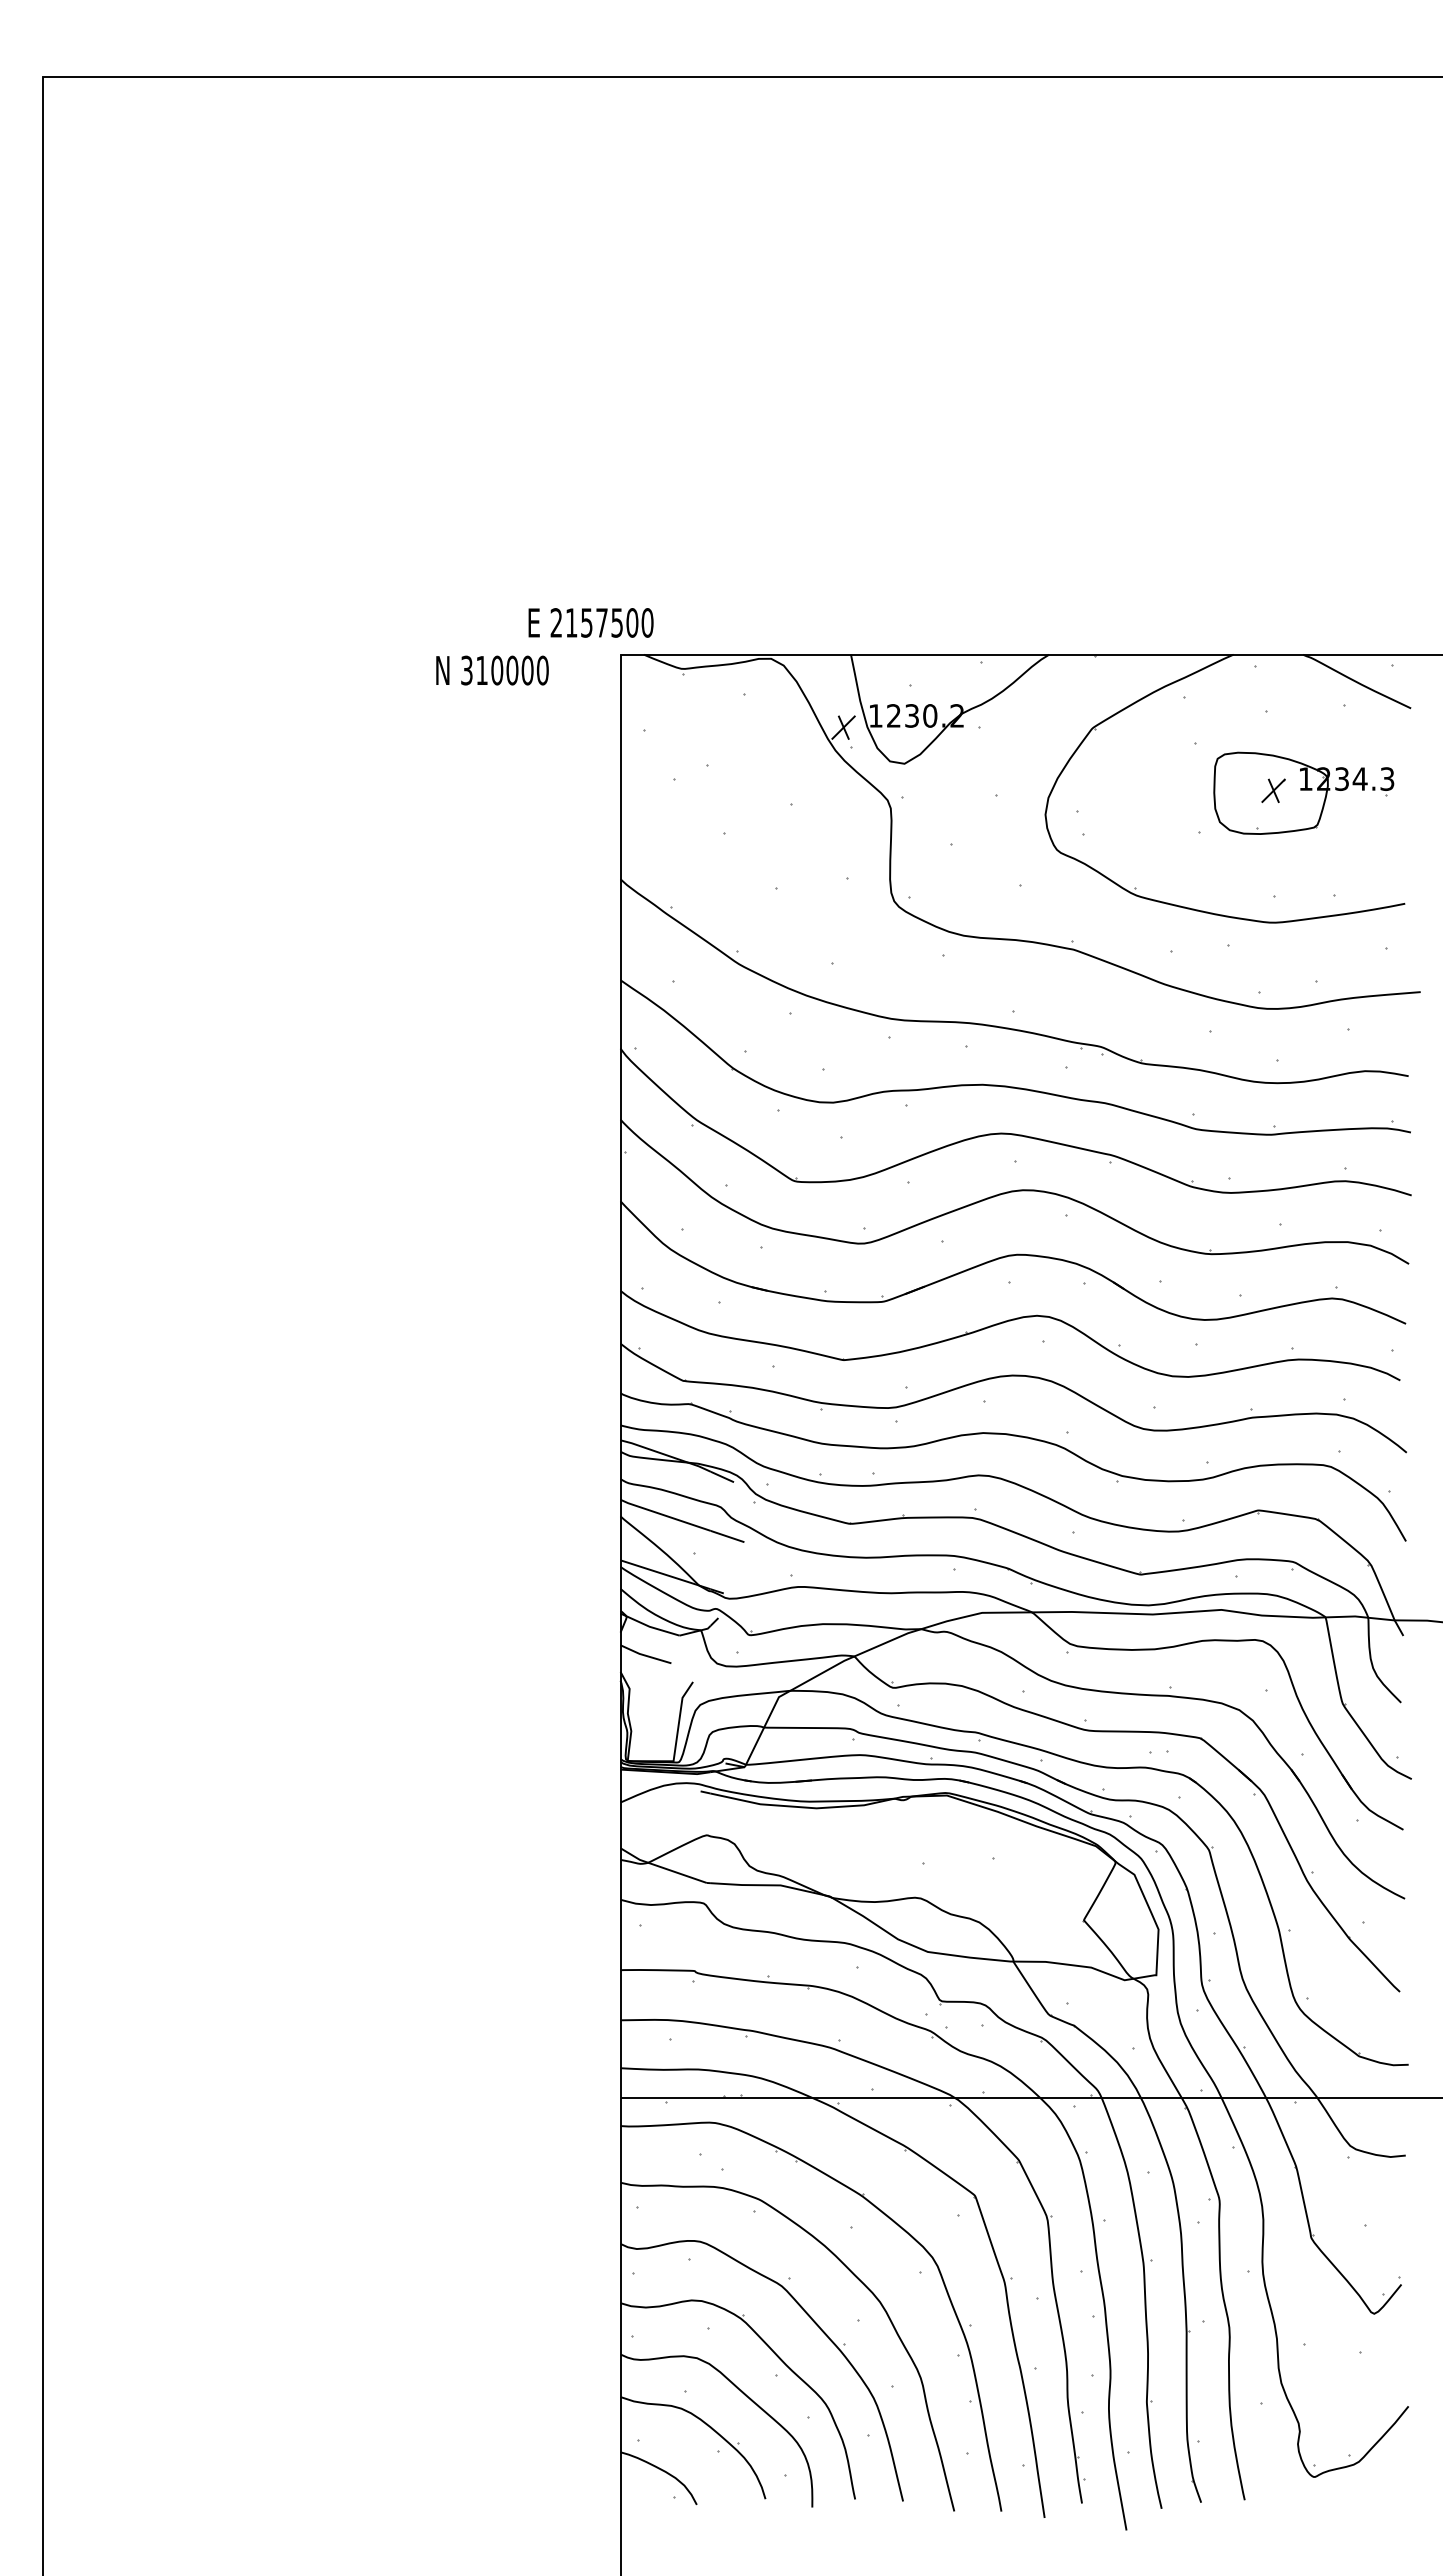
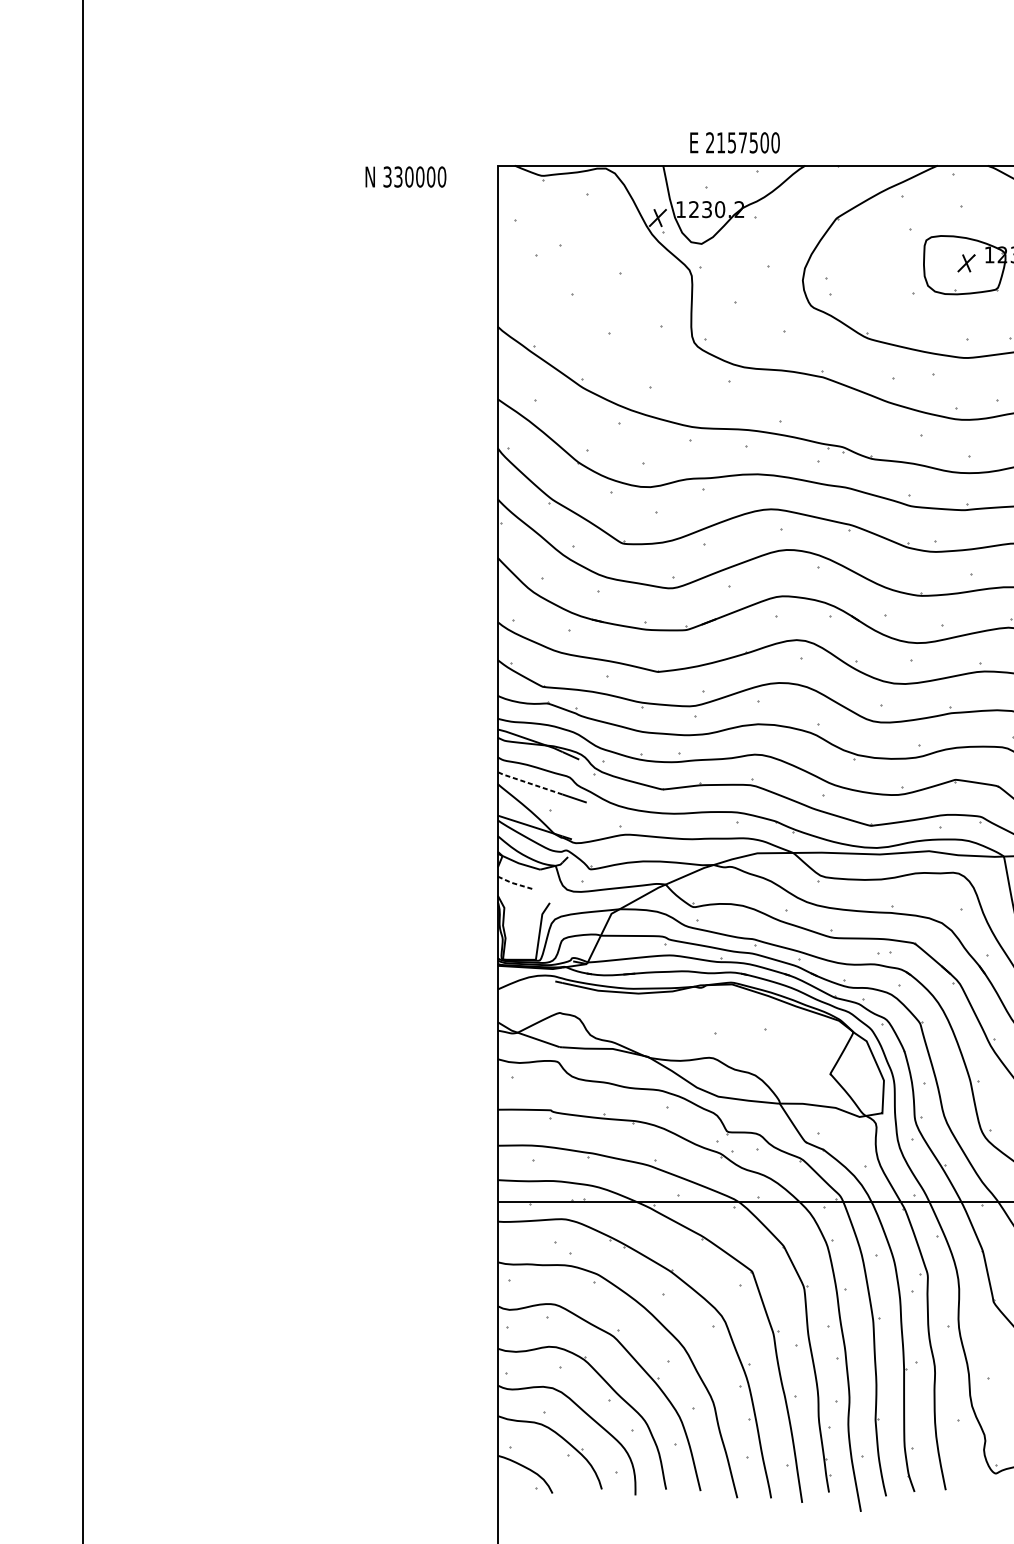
text: (590, 622) -> (734, 142), moved
text: (481, 670) -> (398, 176), 310000 -> 330000
line: (664, 1515) -> (529, 783), solid -> dashed
line: (645, 1655) -> (515, 883), solid -> dashed

